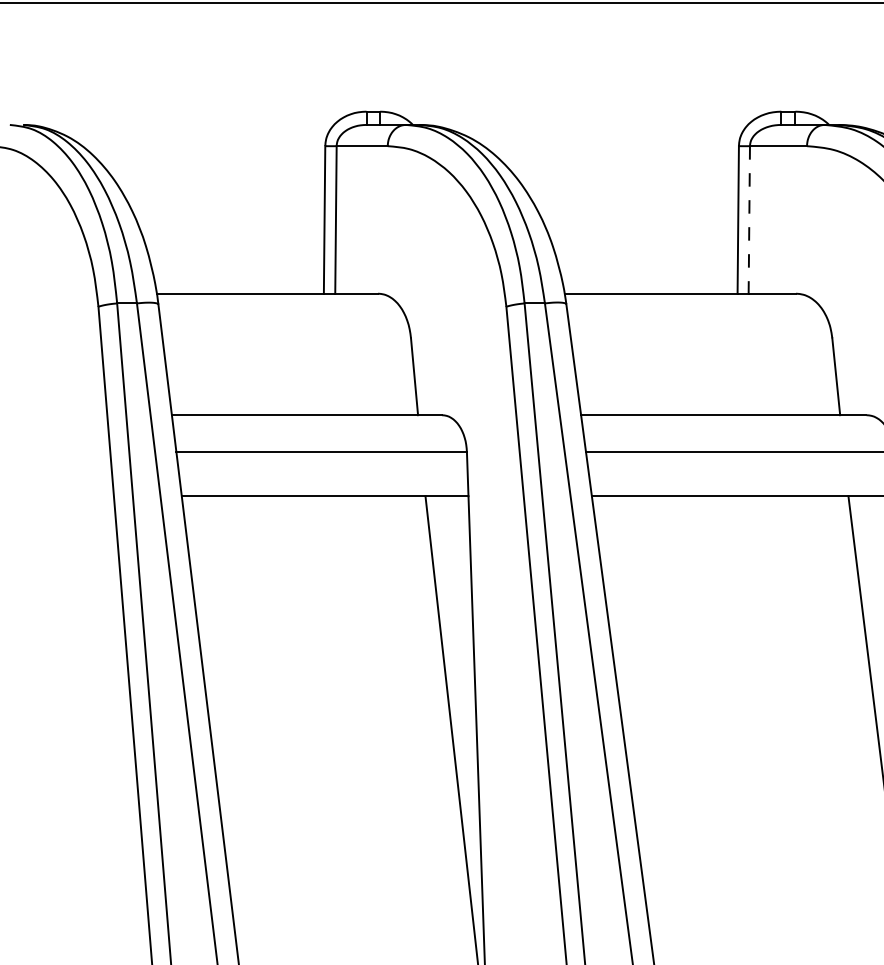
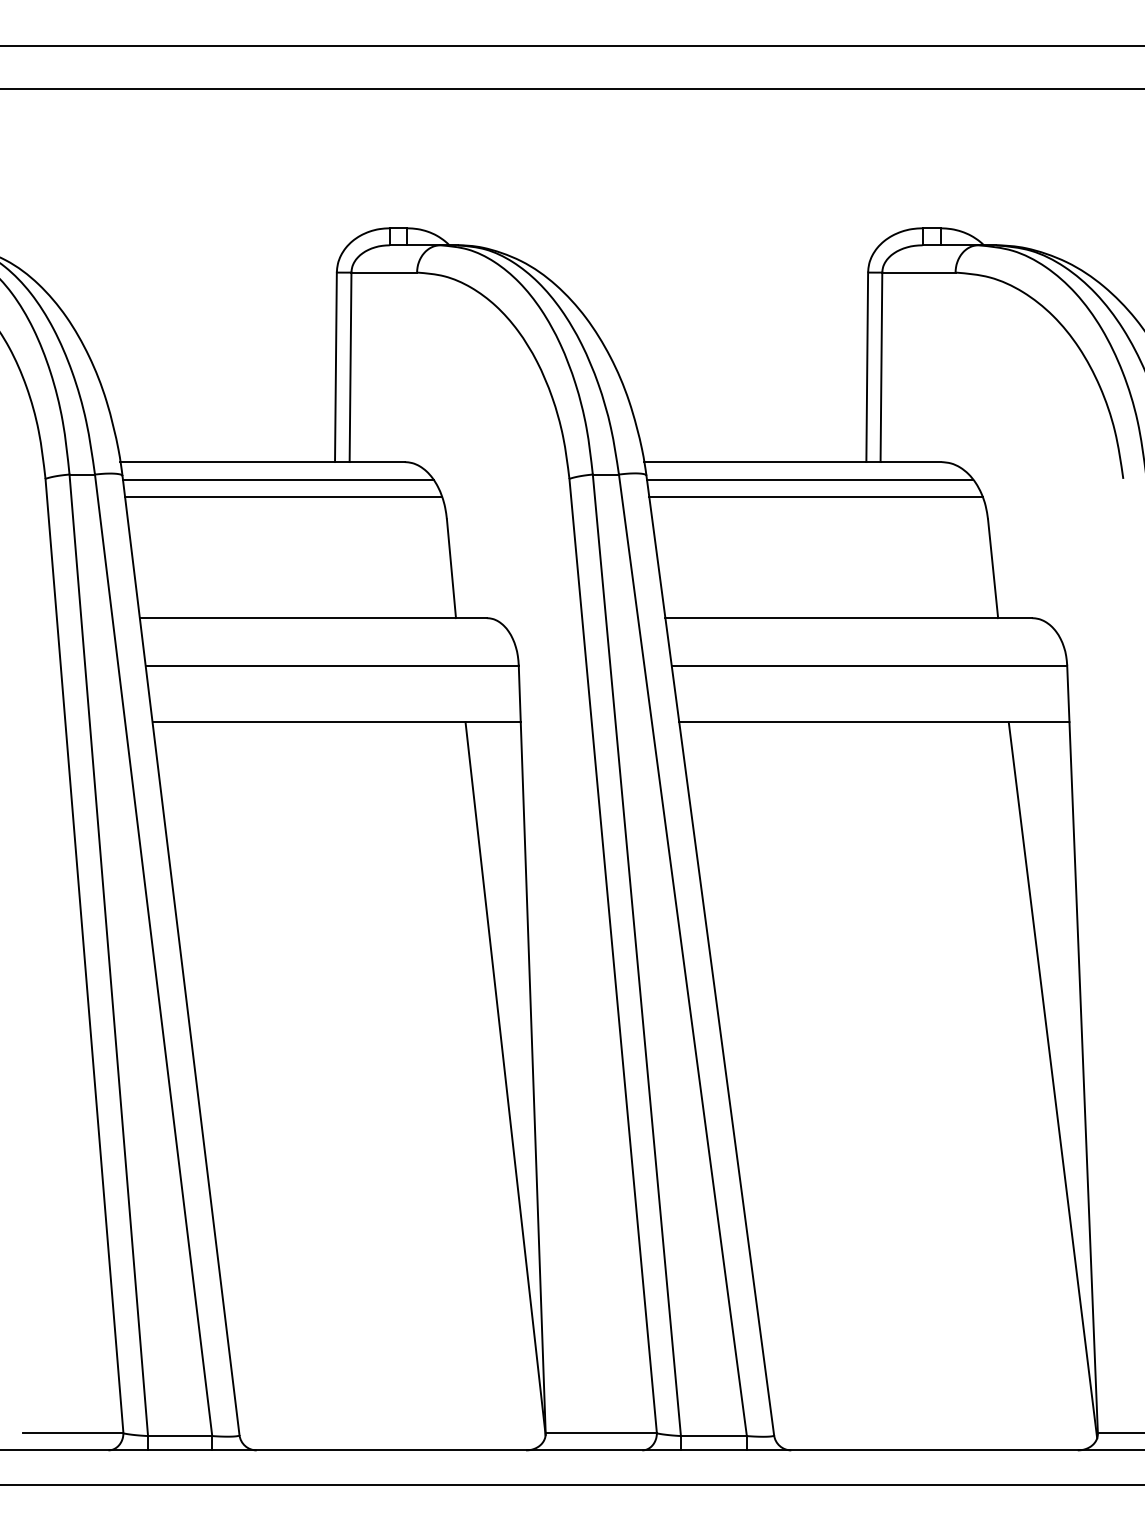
line: (749, 220) -> (881, 367), dashed -> solid
line: (279, 307) -> (277, 479), added
line: (693, 307) -> (809, 479), added
line: (283, 320) -> (283, 496), added
line: (697, 320) -> (815, 496), added

